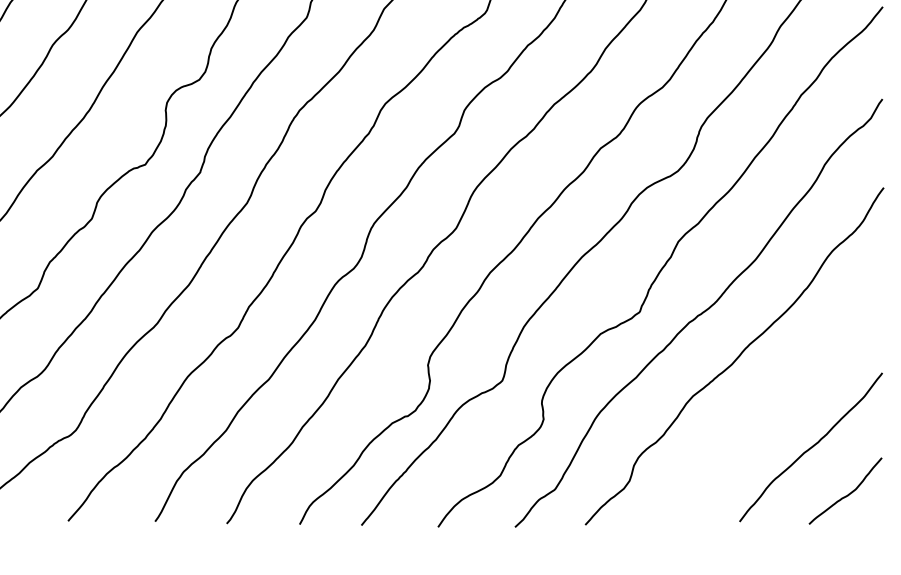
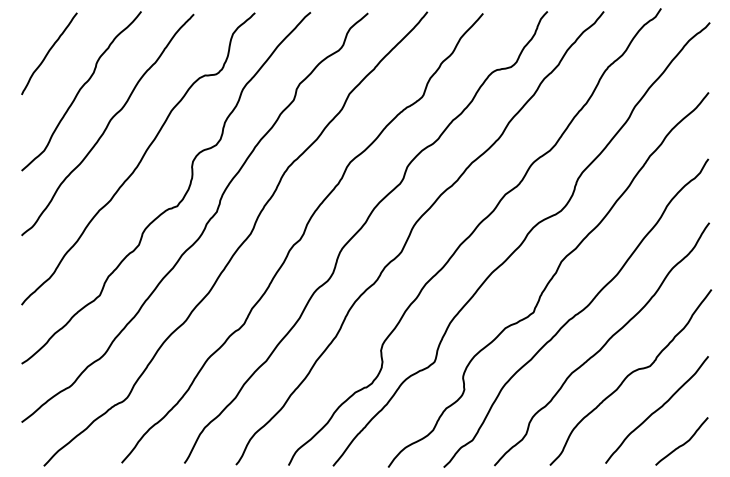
curve: (774, 399) -> (630, 375), added

